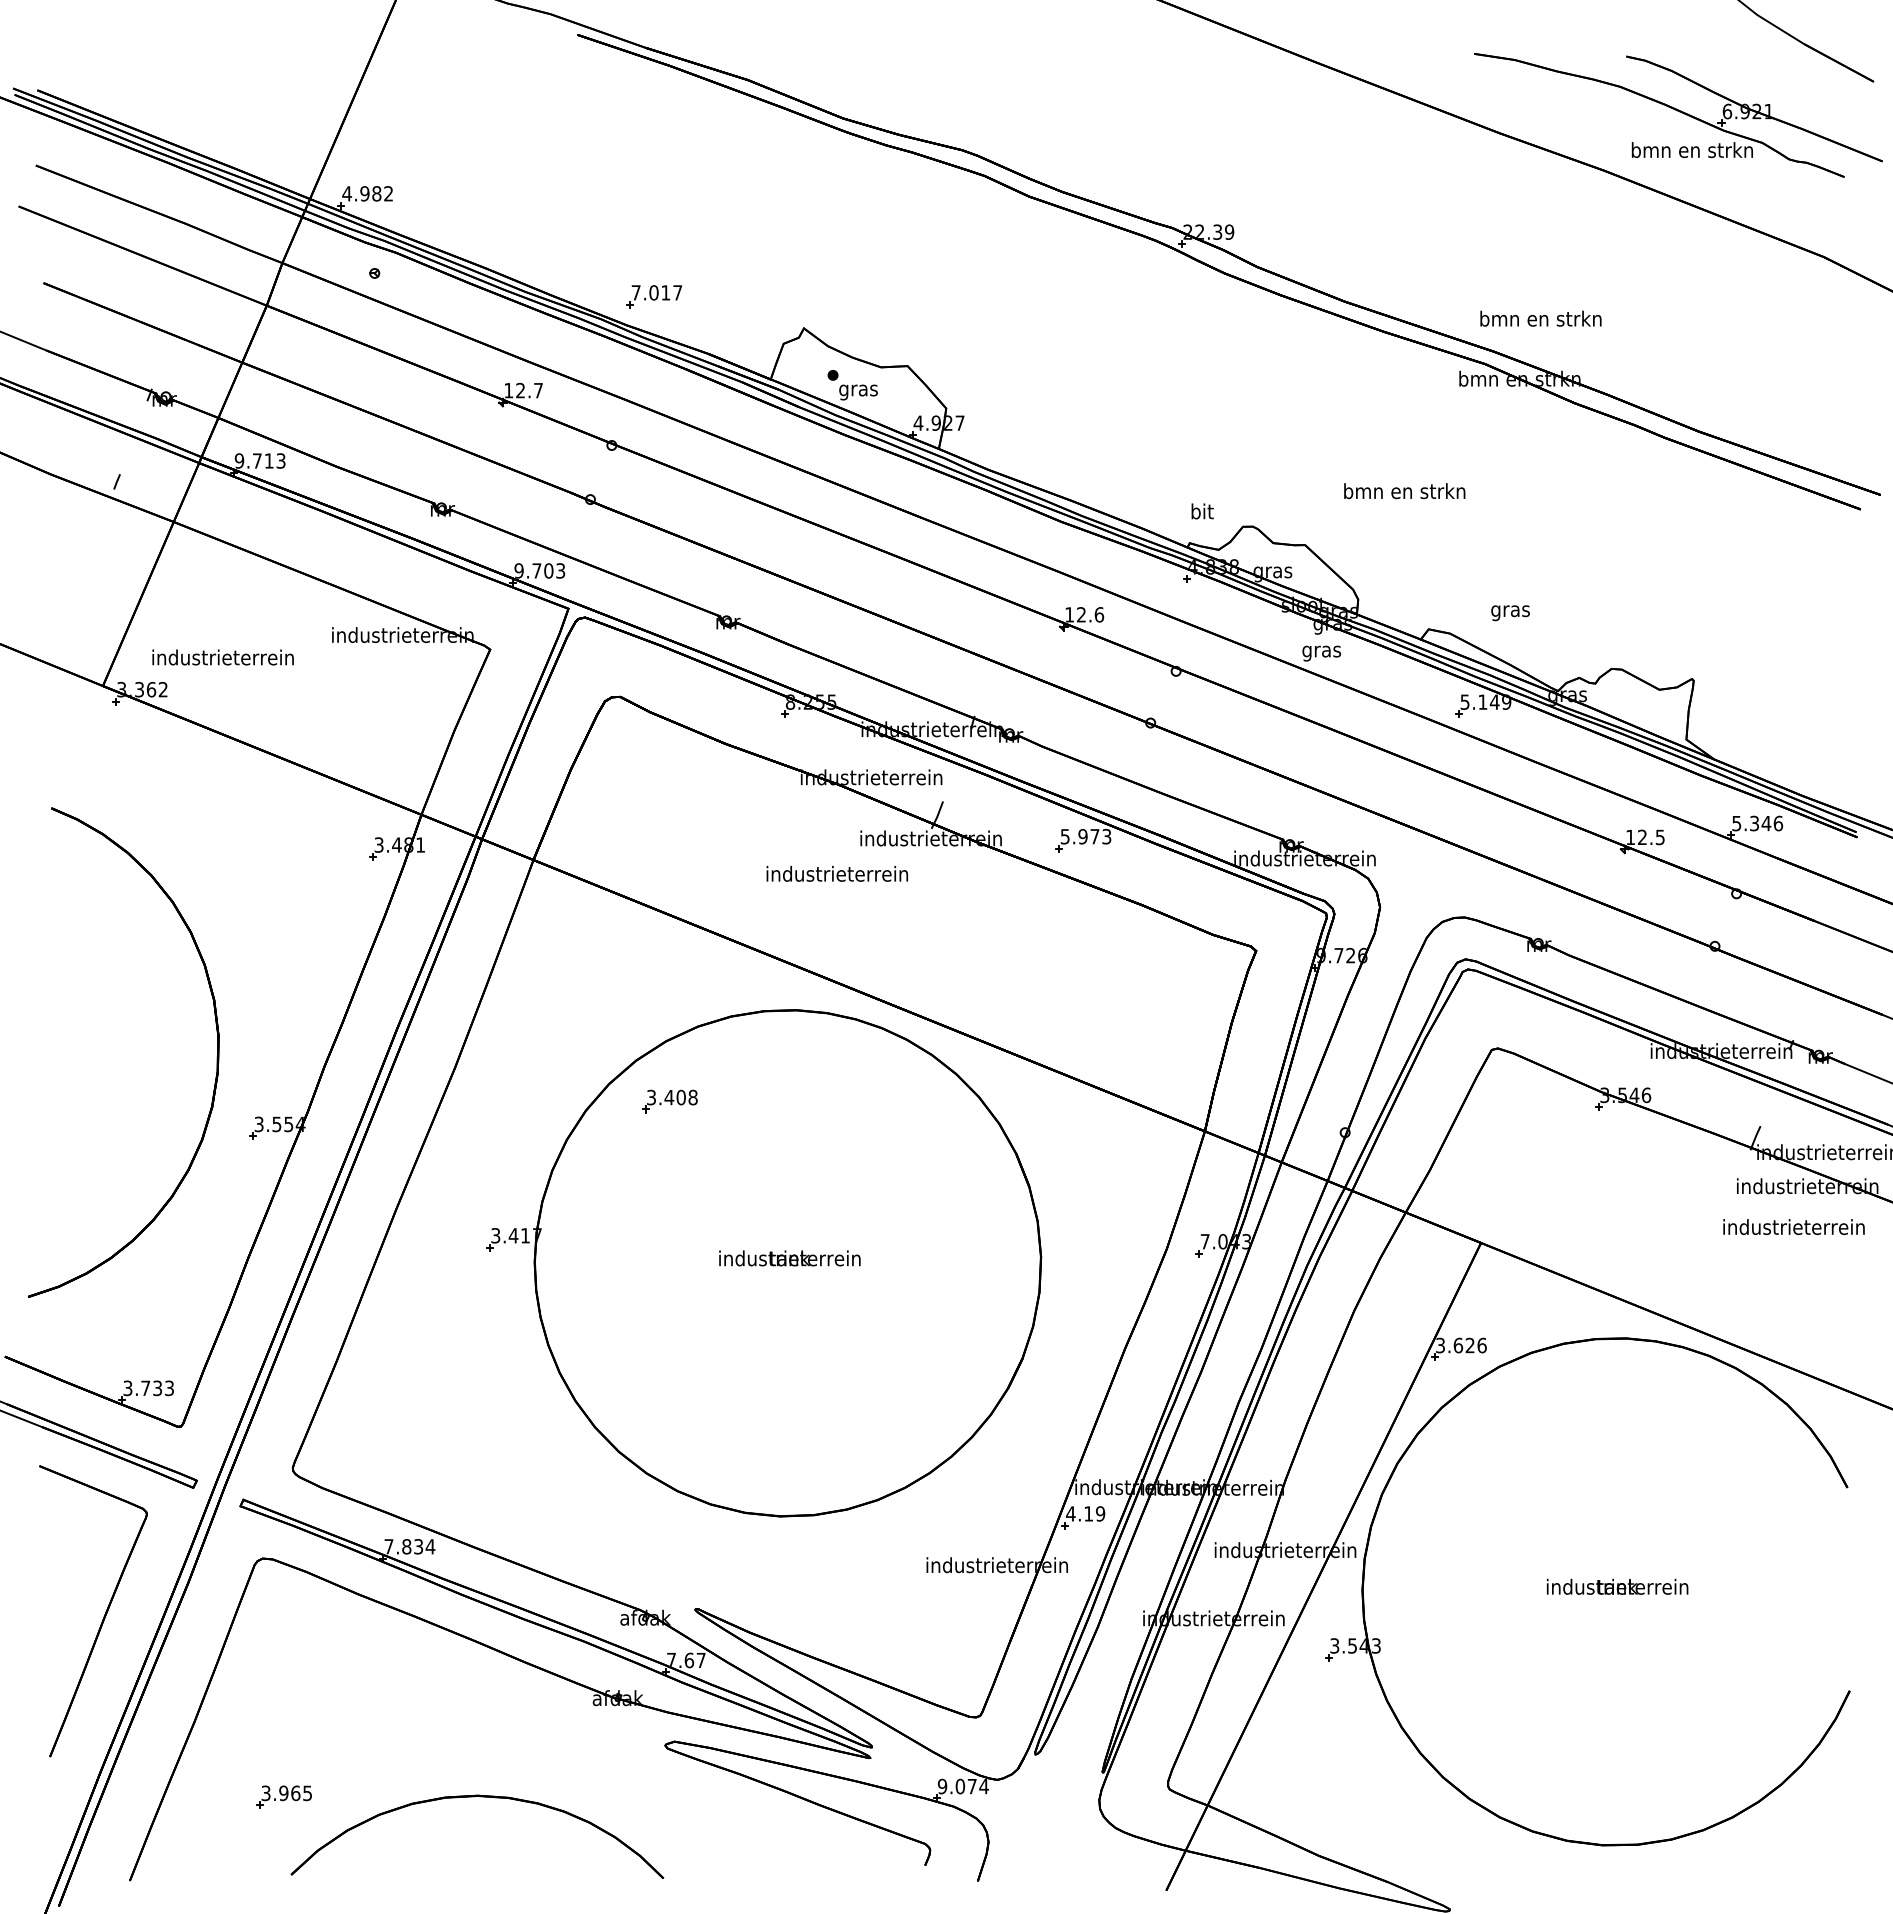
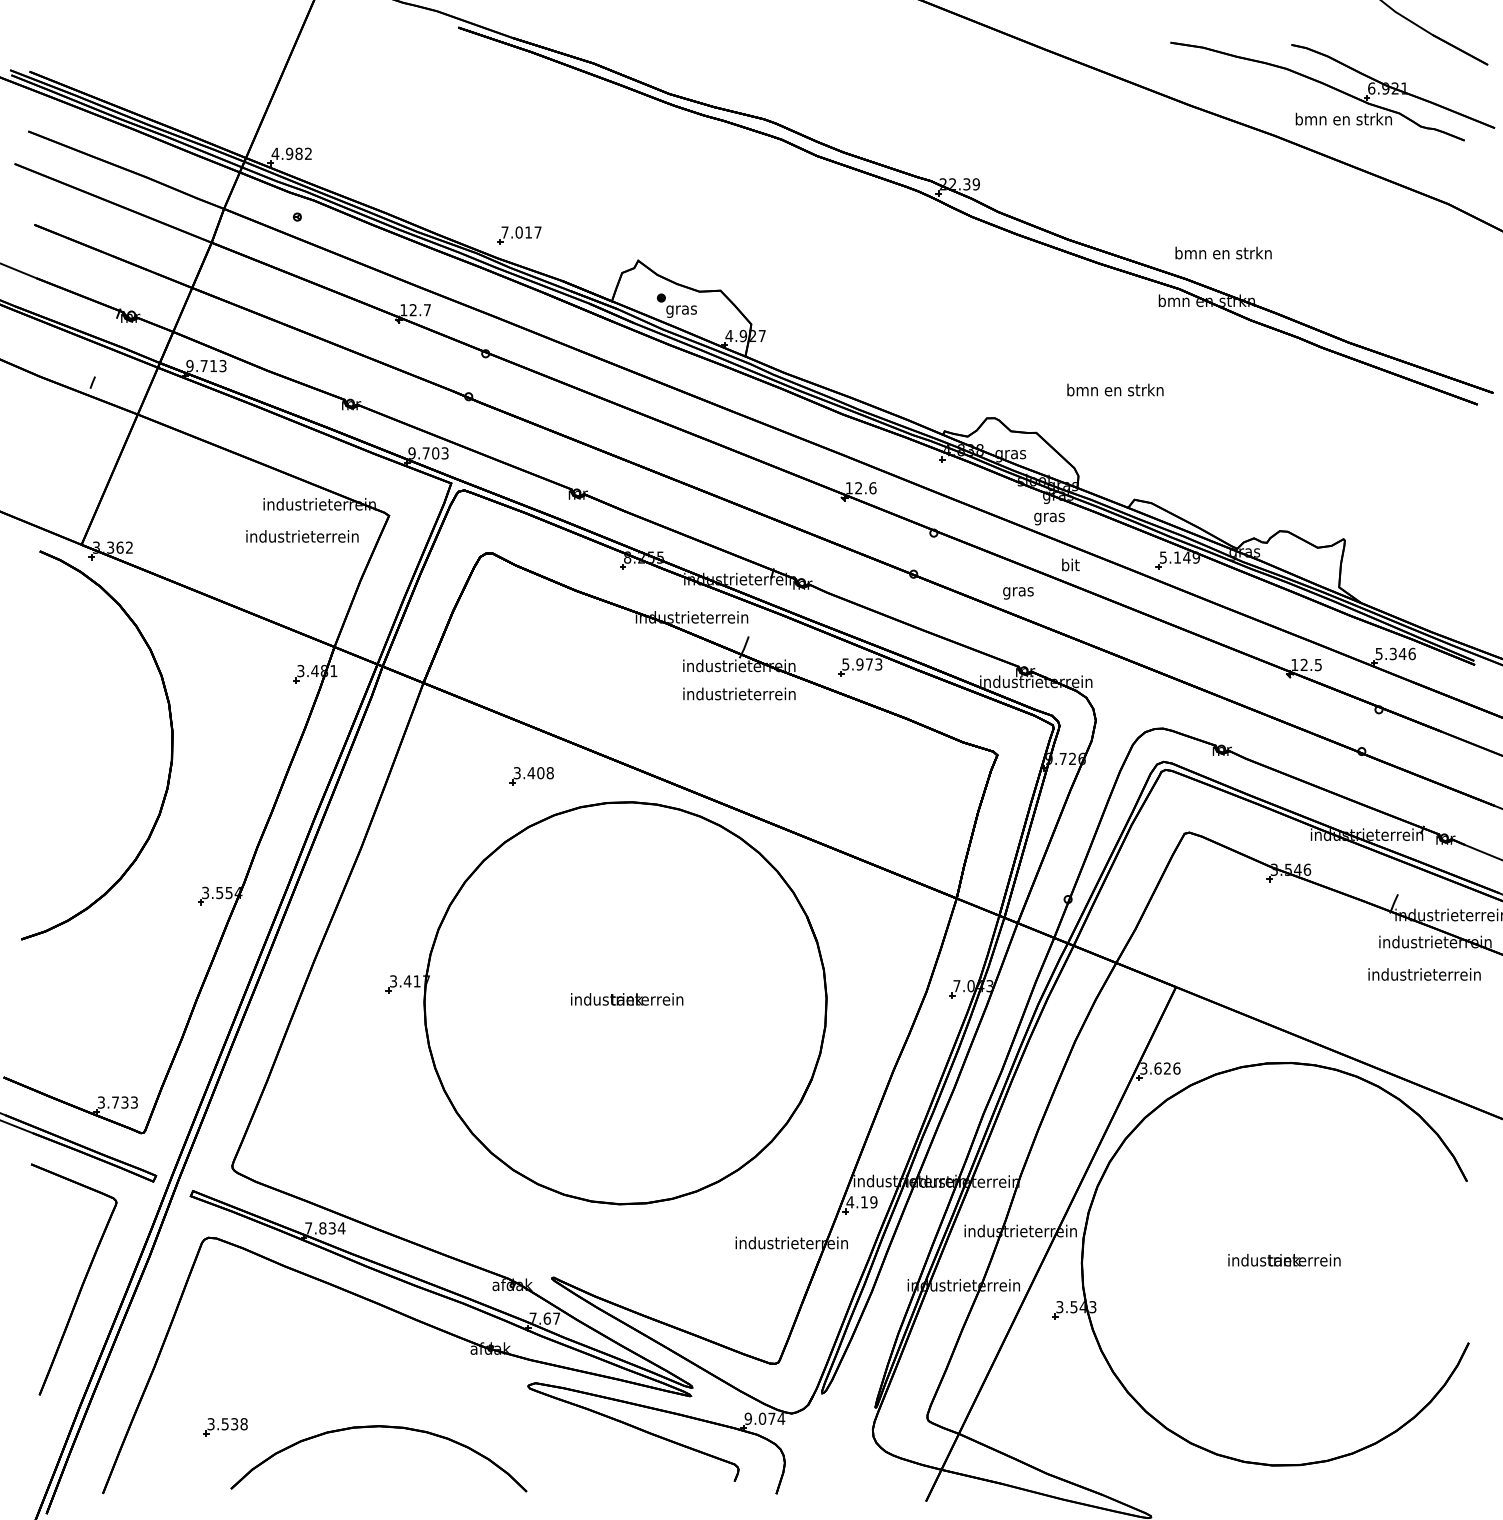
text: (1202, 511) -> (1070, 565), moved
text: (1510, 613) -> (1018, 593), moved
text: (222, 657) -> (301, 536), moved
text: (836, 873) -> (738, 693), moved
part: (216, 1057) -> (170, 749), moved
part: (669, 1101) -> (531, 776), moved
text: (295, 1793) -> (234, 1424), 3.965 -> 3.538

